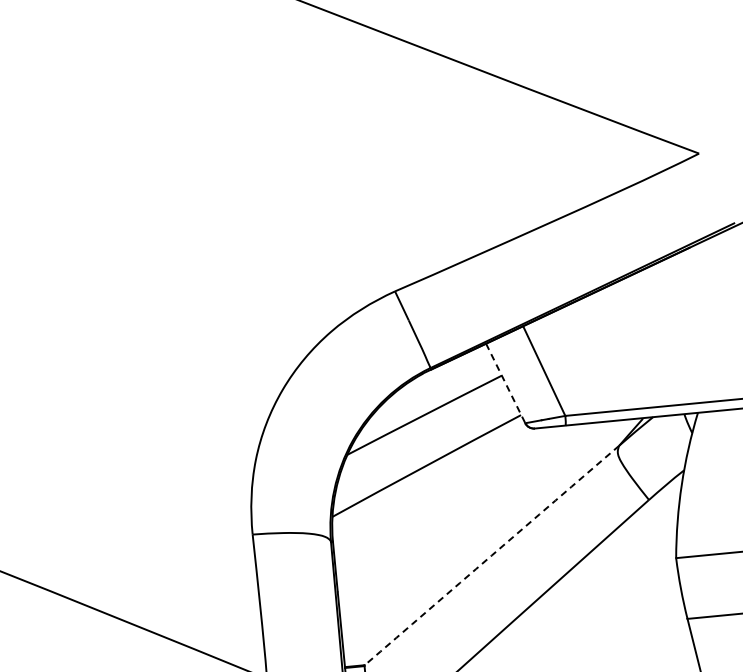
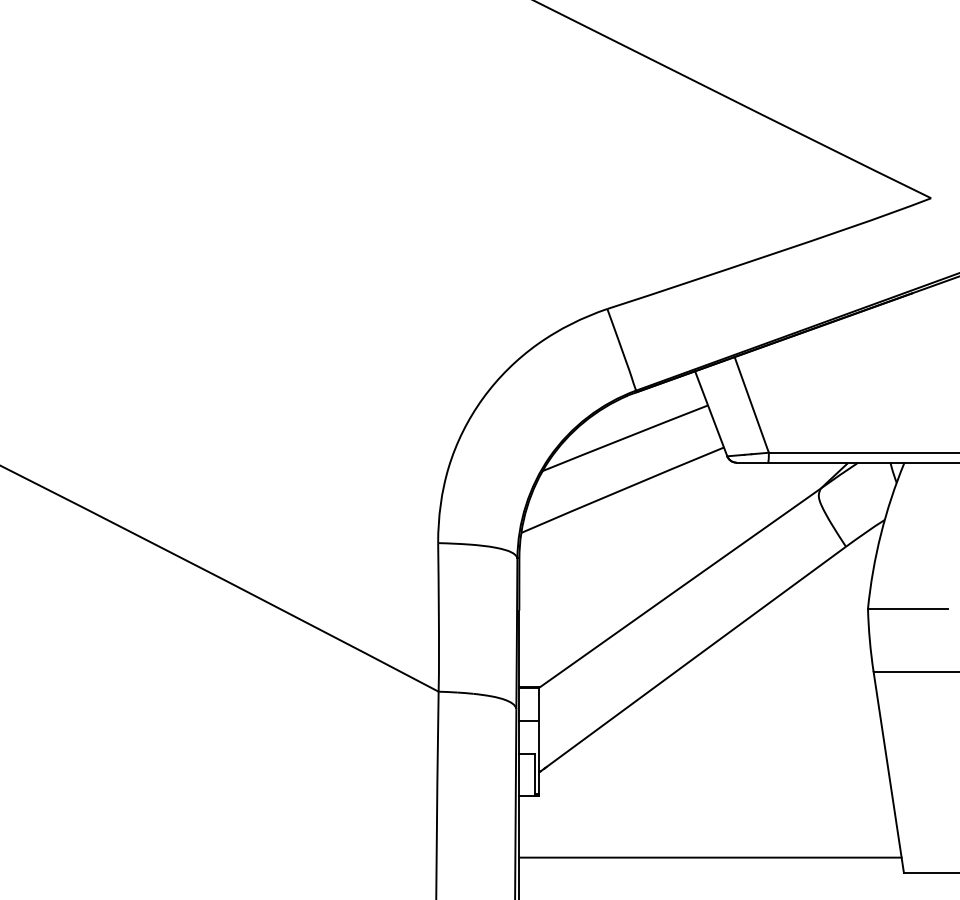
line: (506, 384) -> (711, 414), dashed -> solid
arc: (492, 555) -> (680, 587), dashed -> solid

